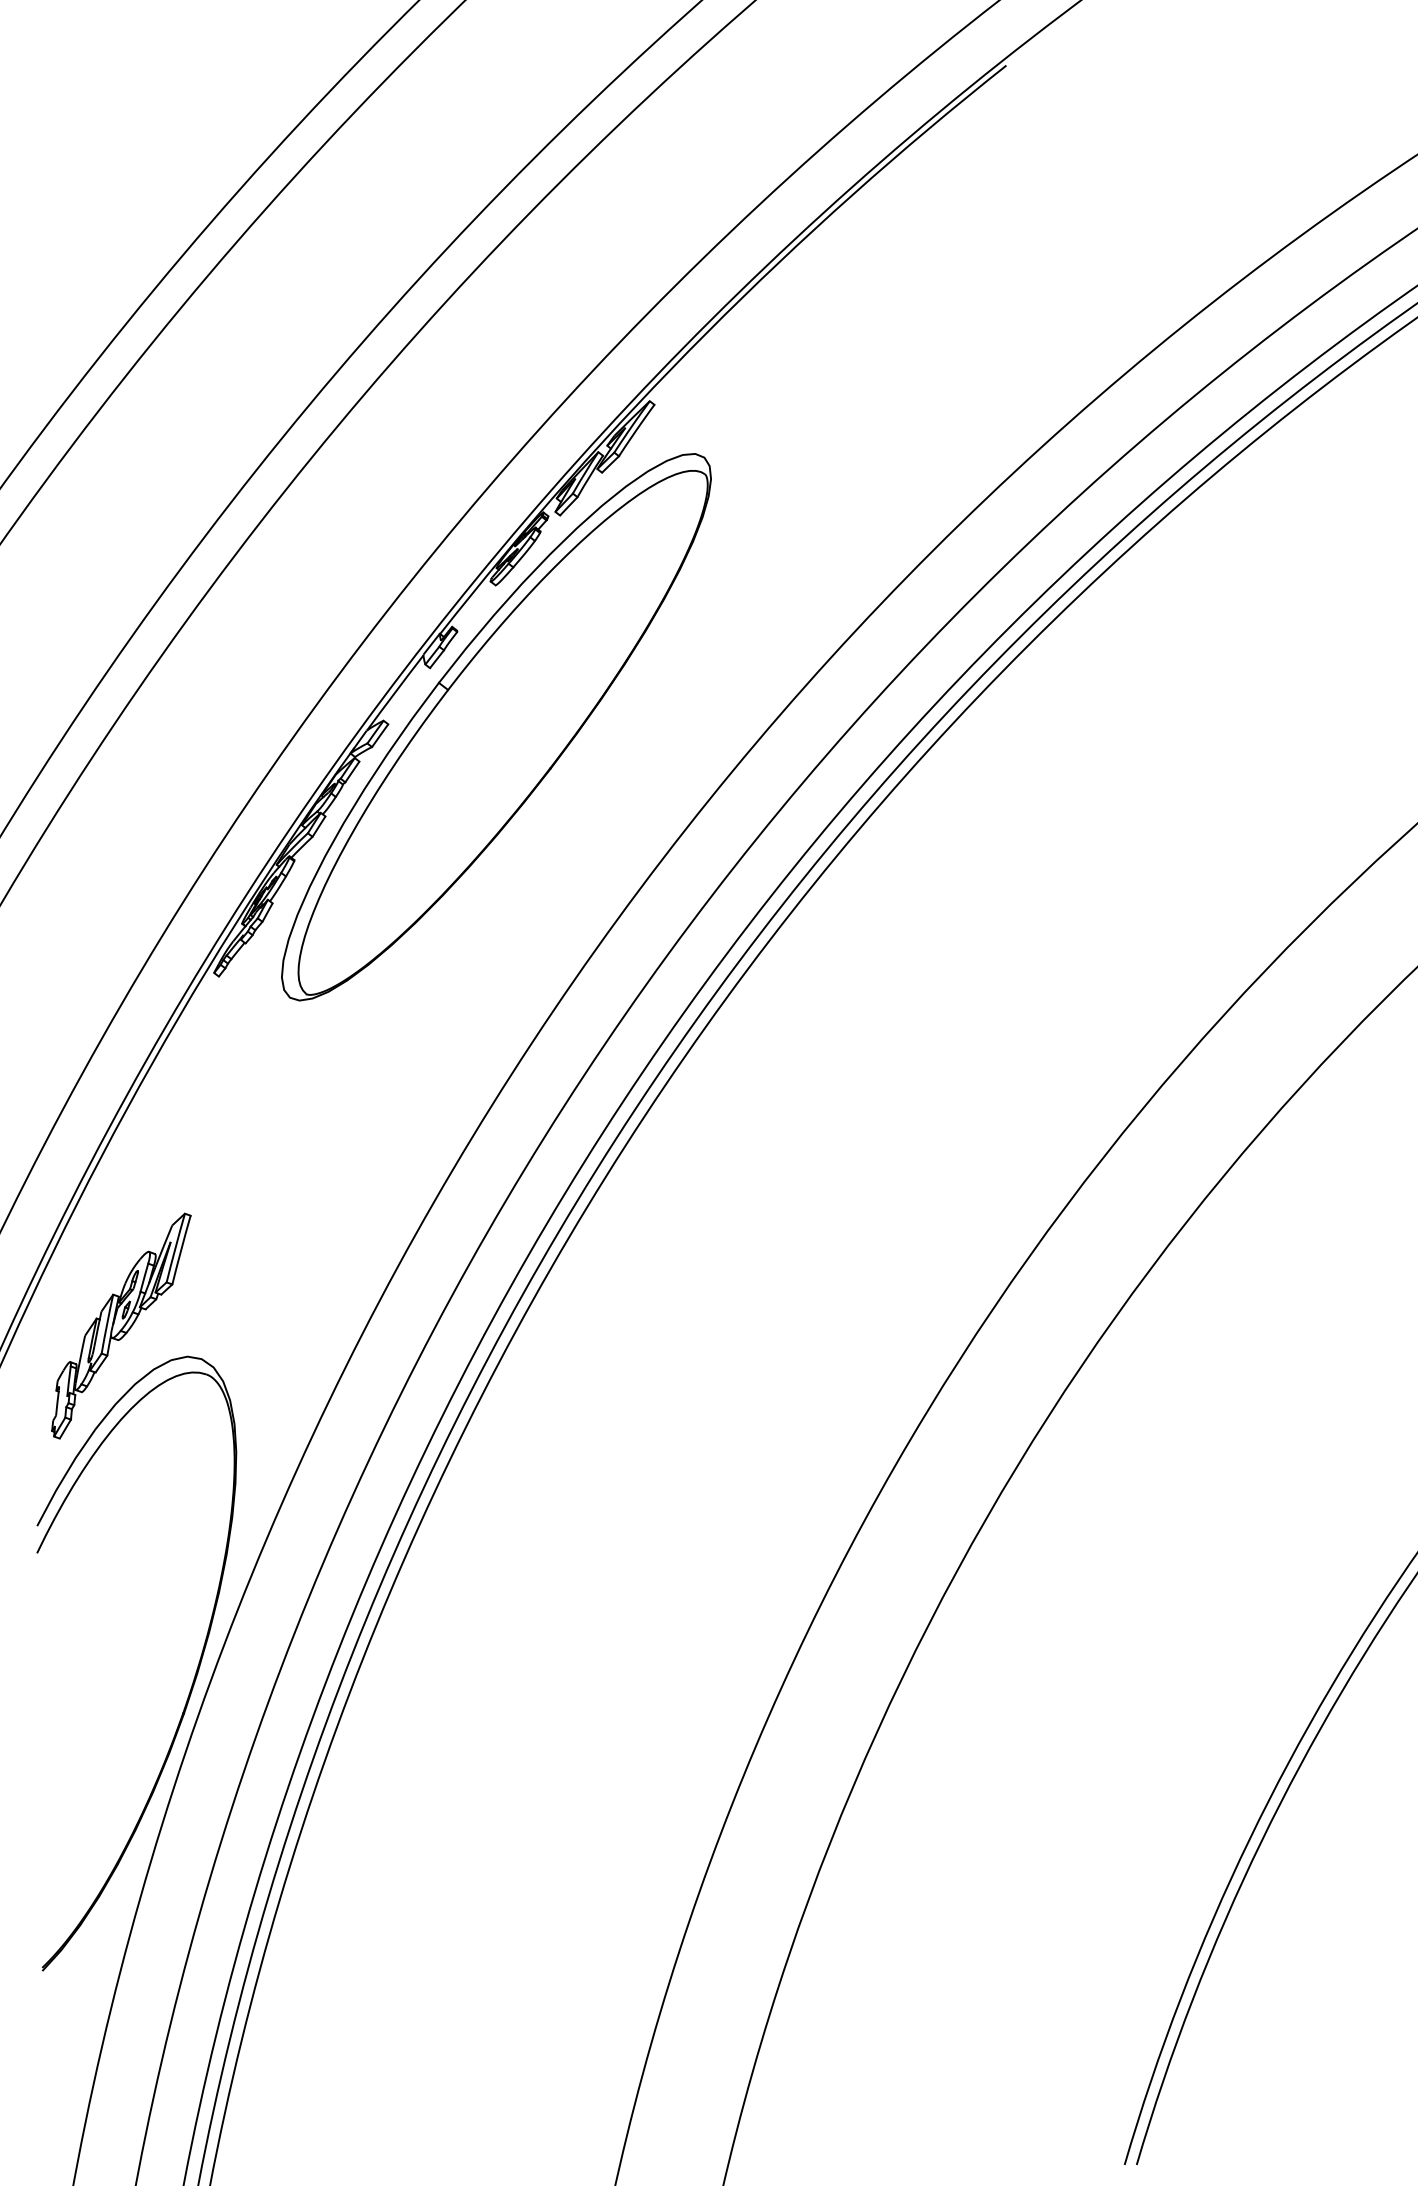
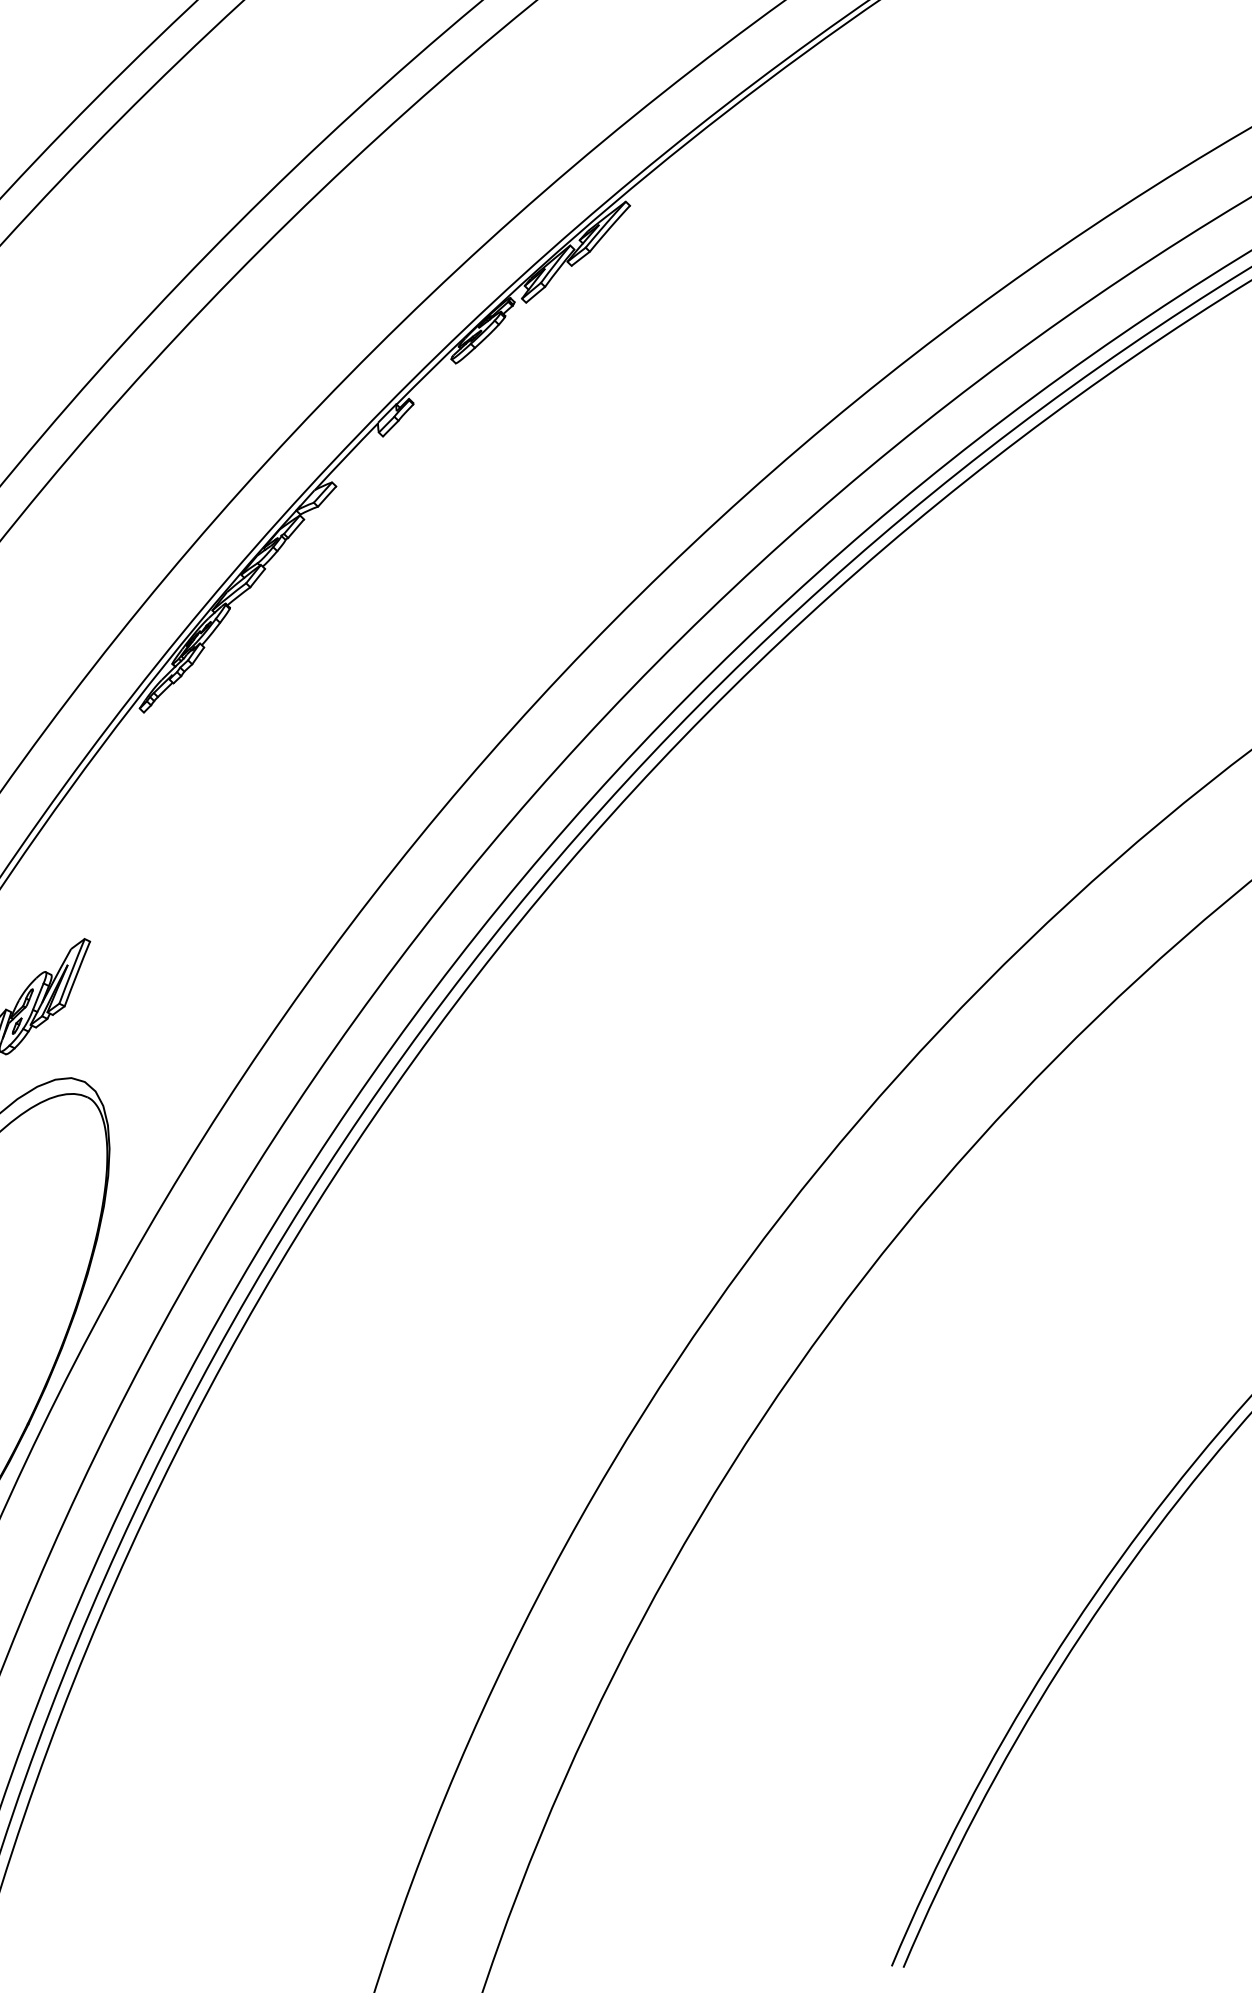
part: (496, 727) -> (440, 501), removed

